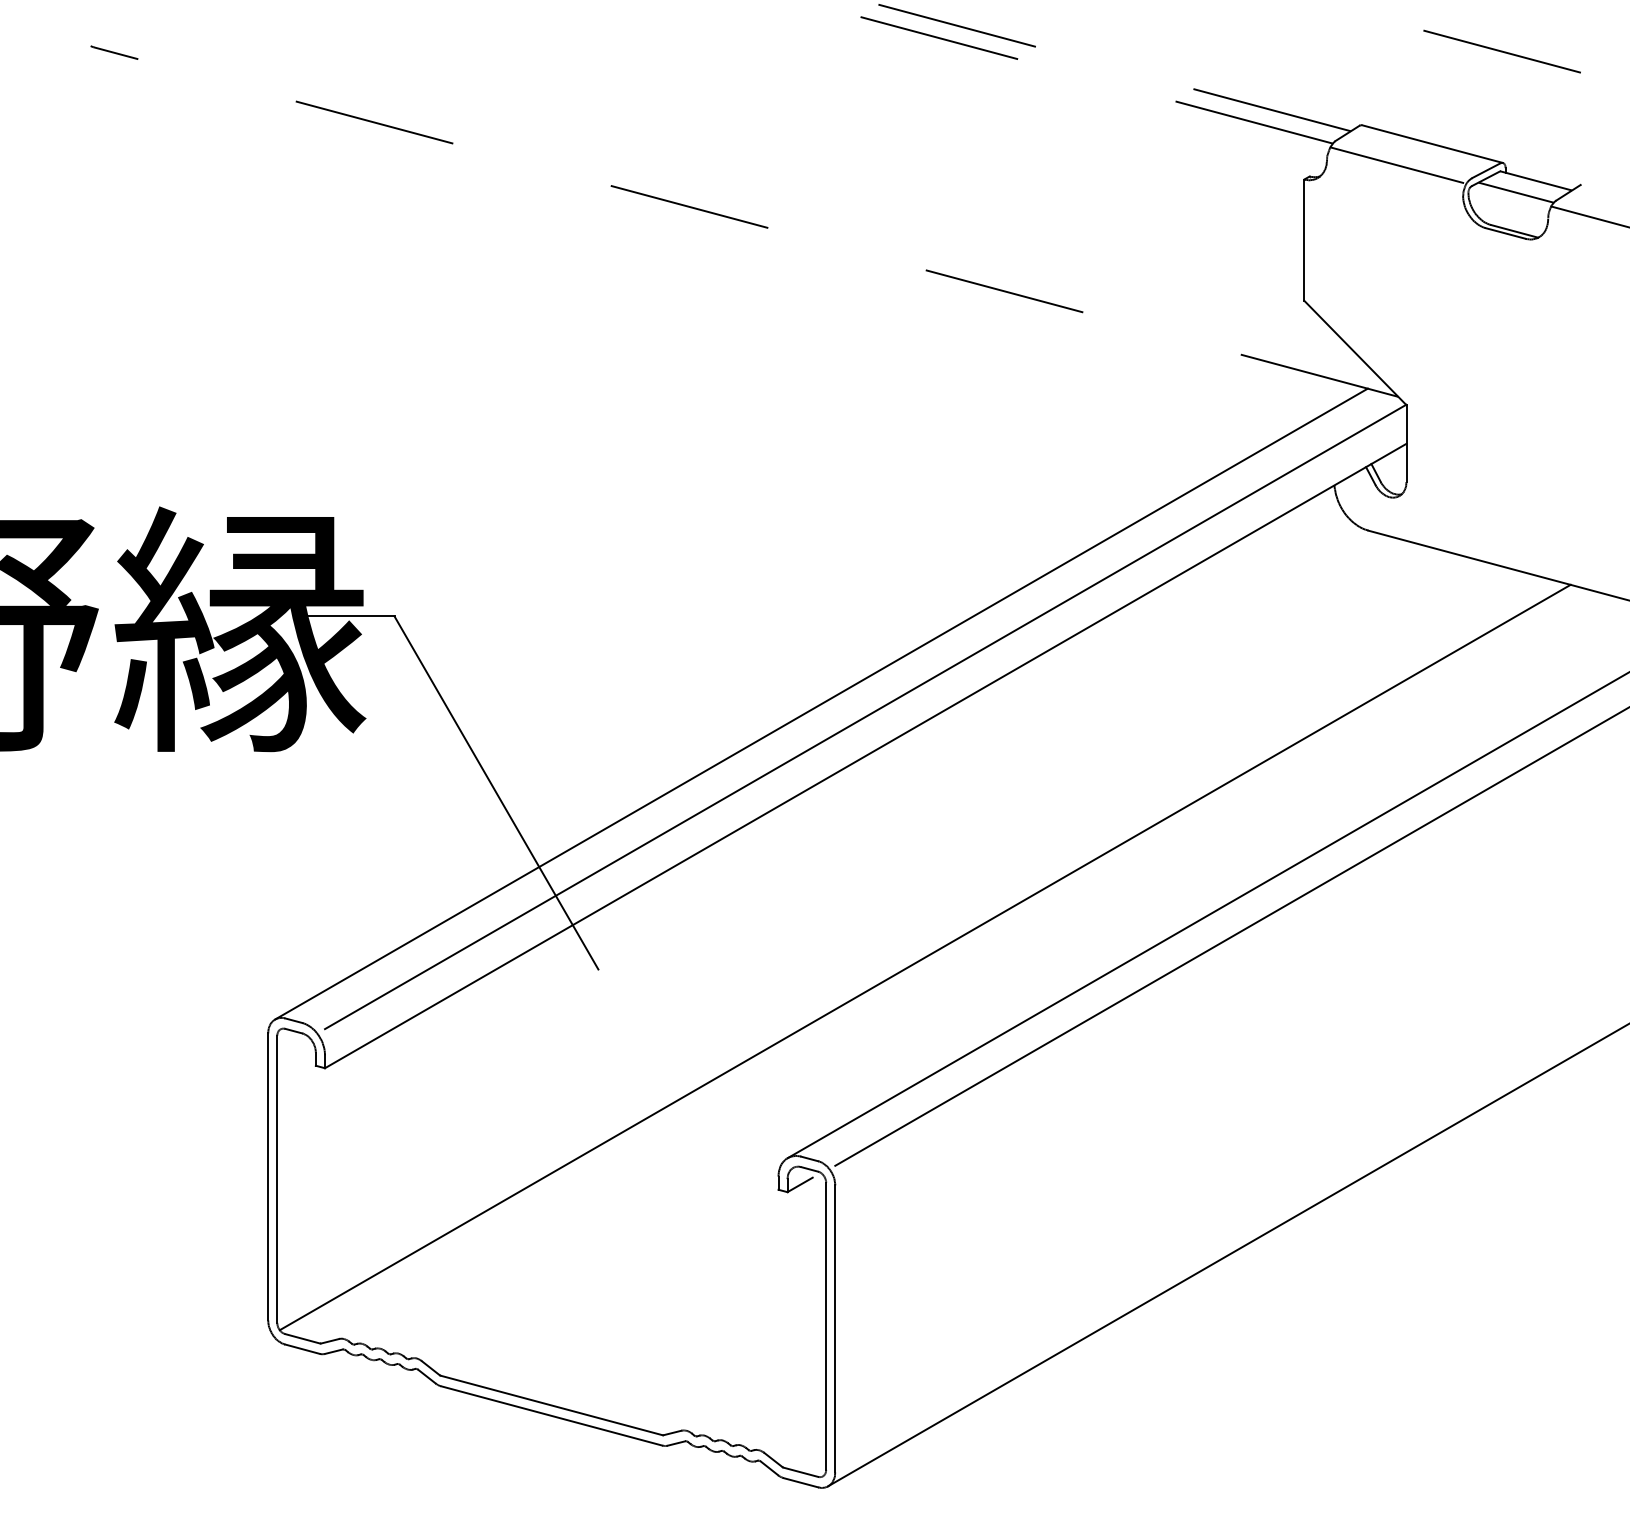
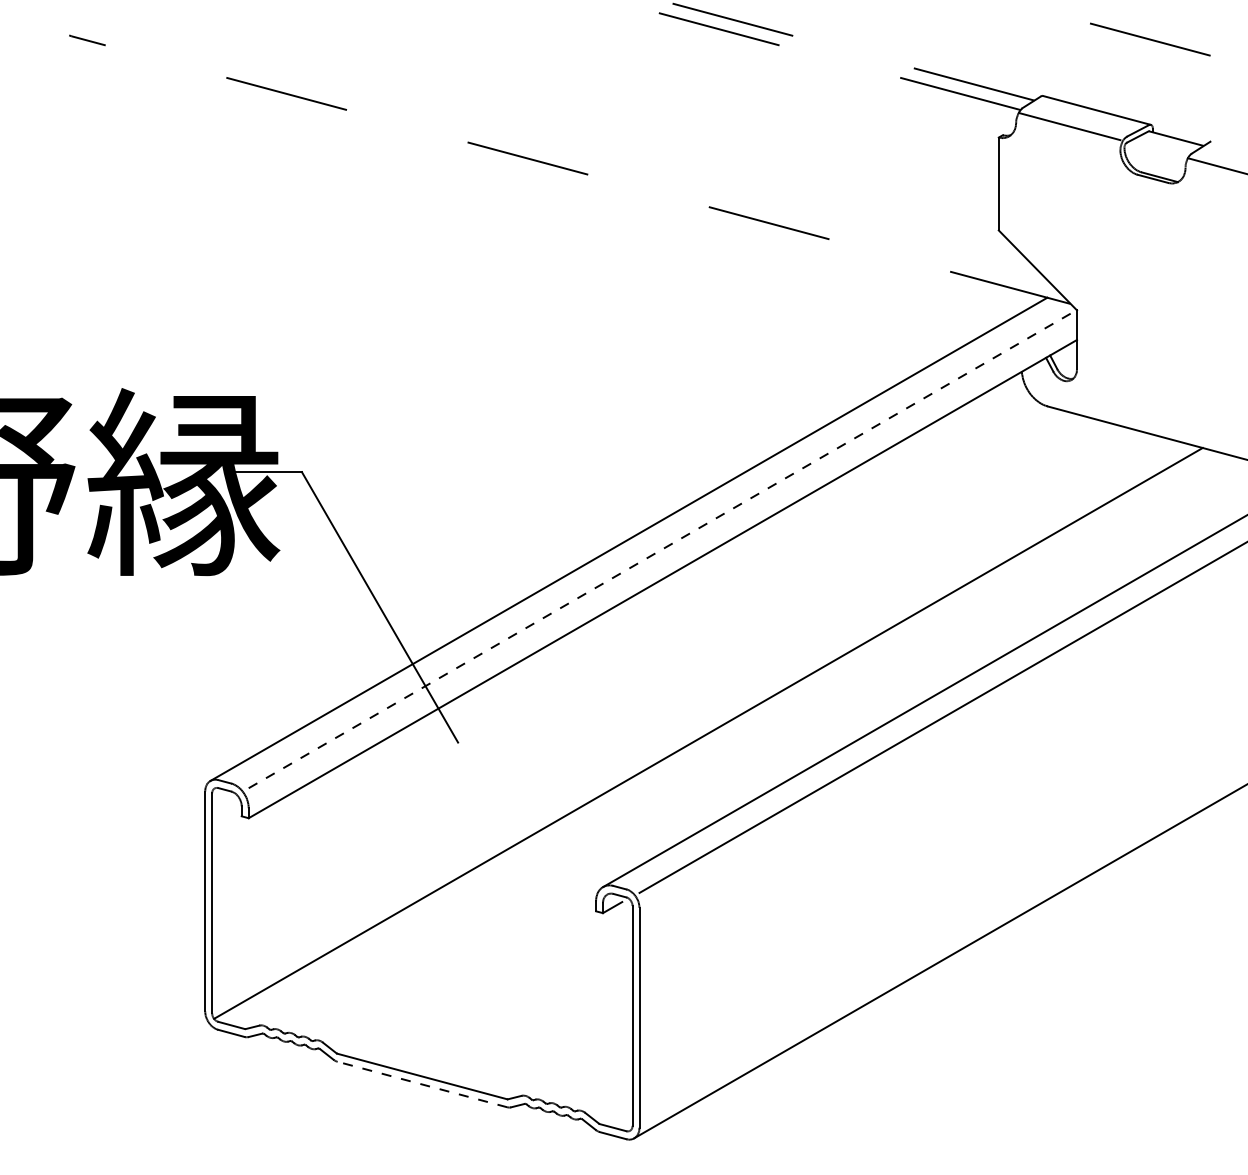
line: (1515, 192) -> (1160, 147), removed
line: (866, 716) -> (663, 548), solid -> dashed
line: (551, 1415) -> (422, 1084), solid -> dashed

